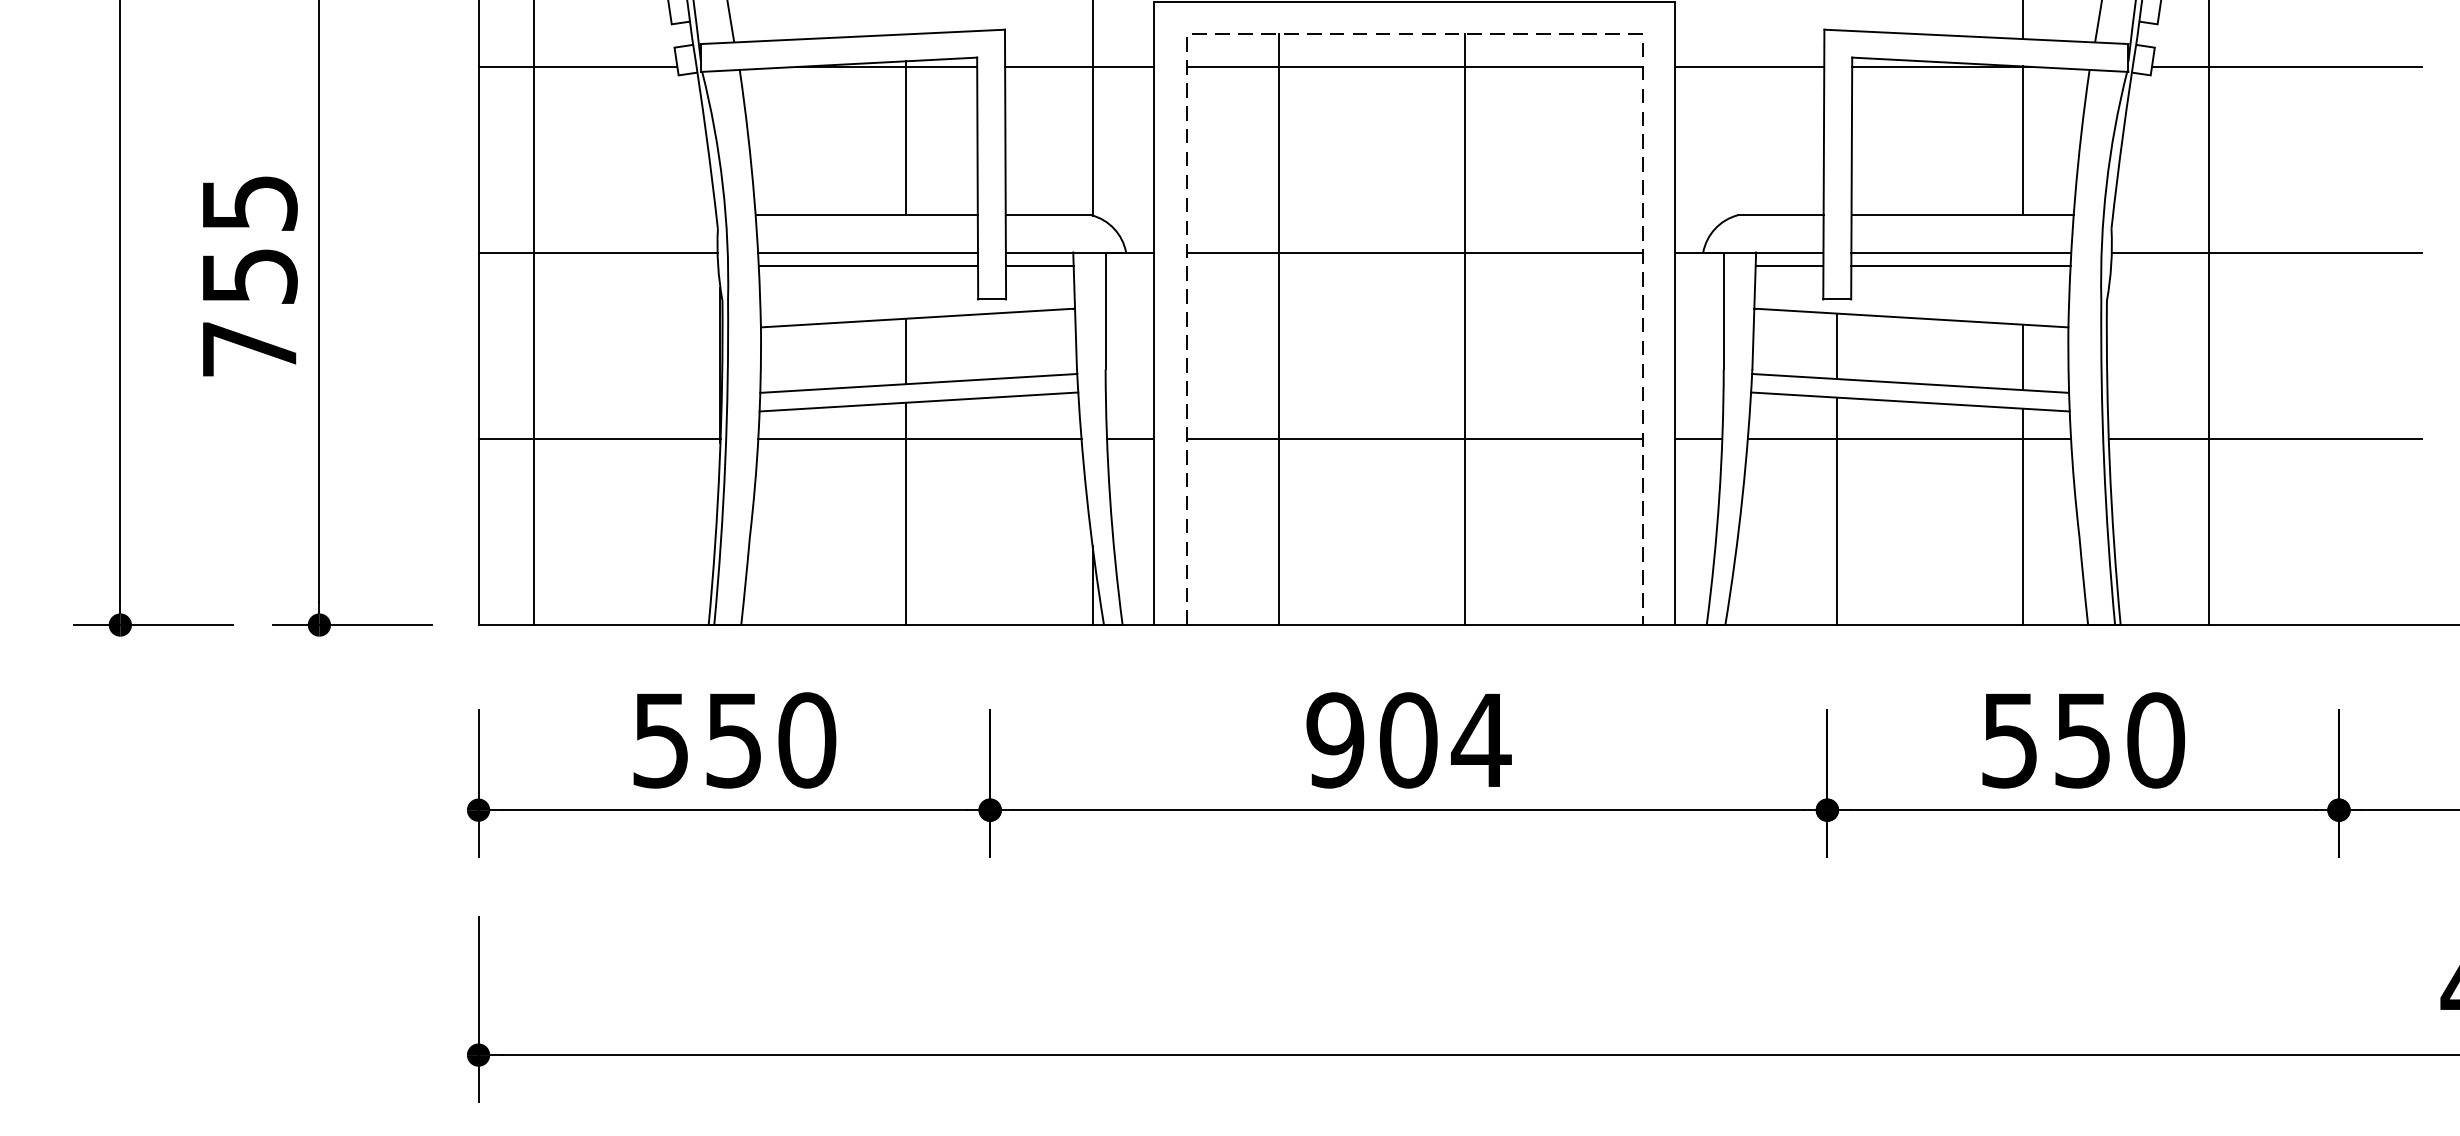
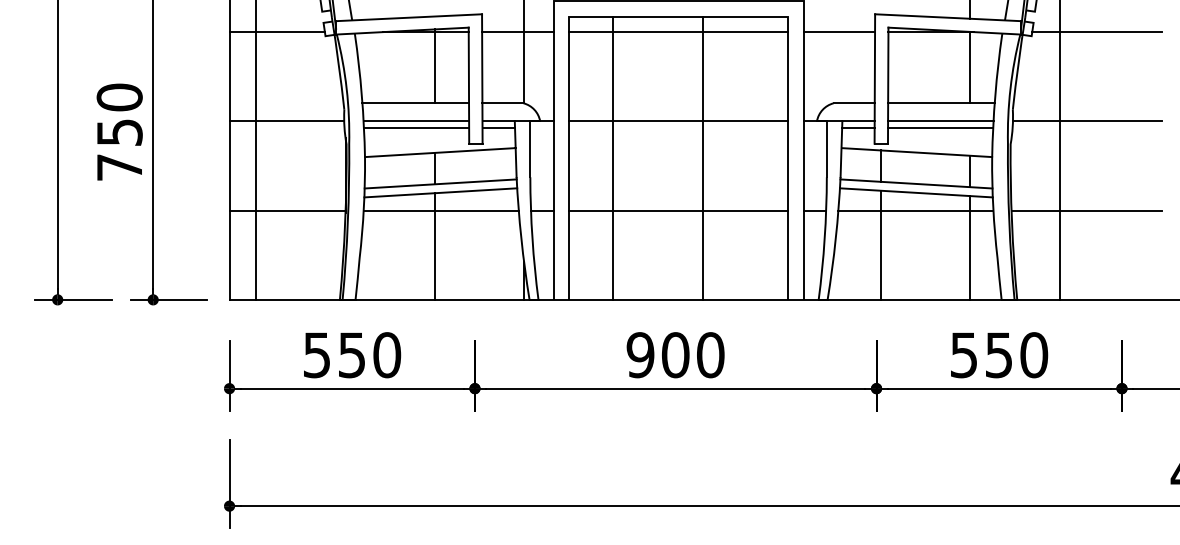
line: (1416, 34) -> (679, 16), dashed -> solid
text: (249, 203) -> (119, 97), 755 -> 750
text: (1481, 741) -> (710, 355), 904 -> 900

